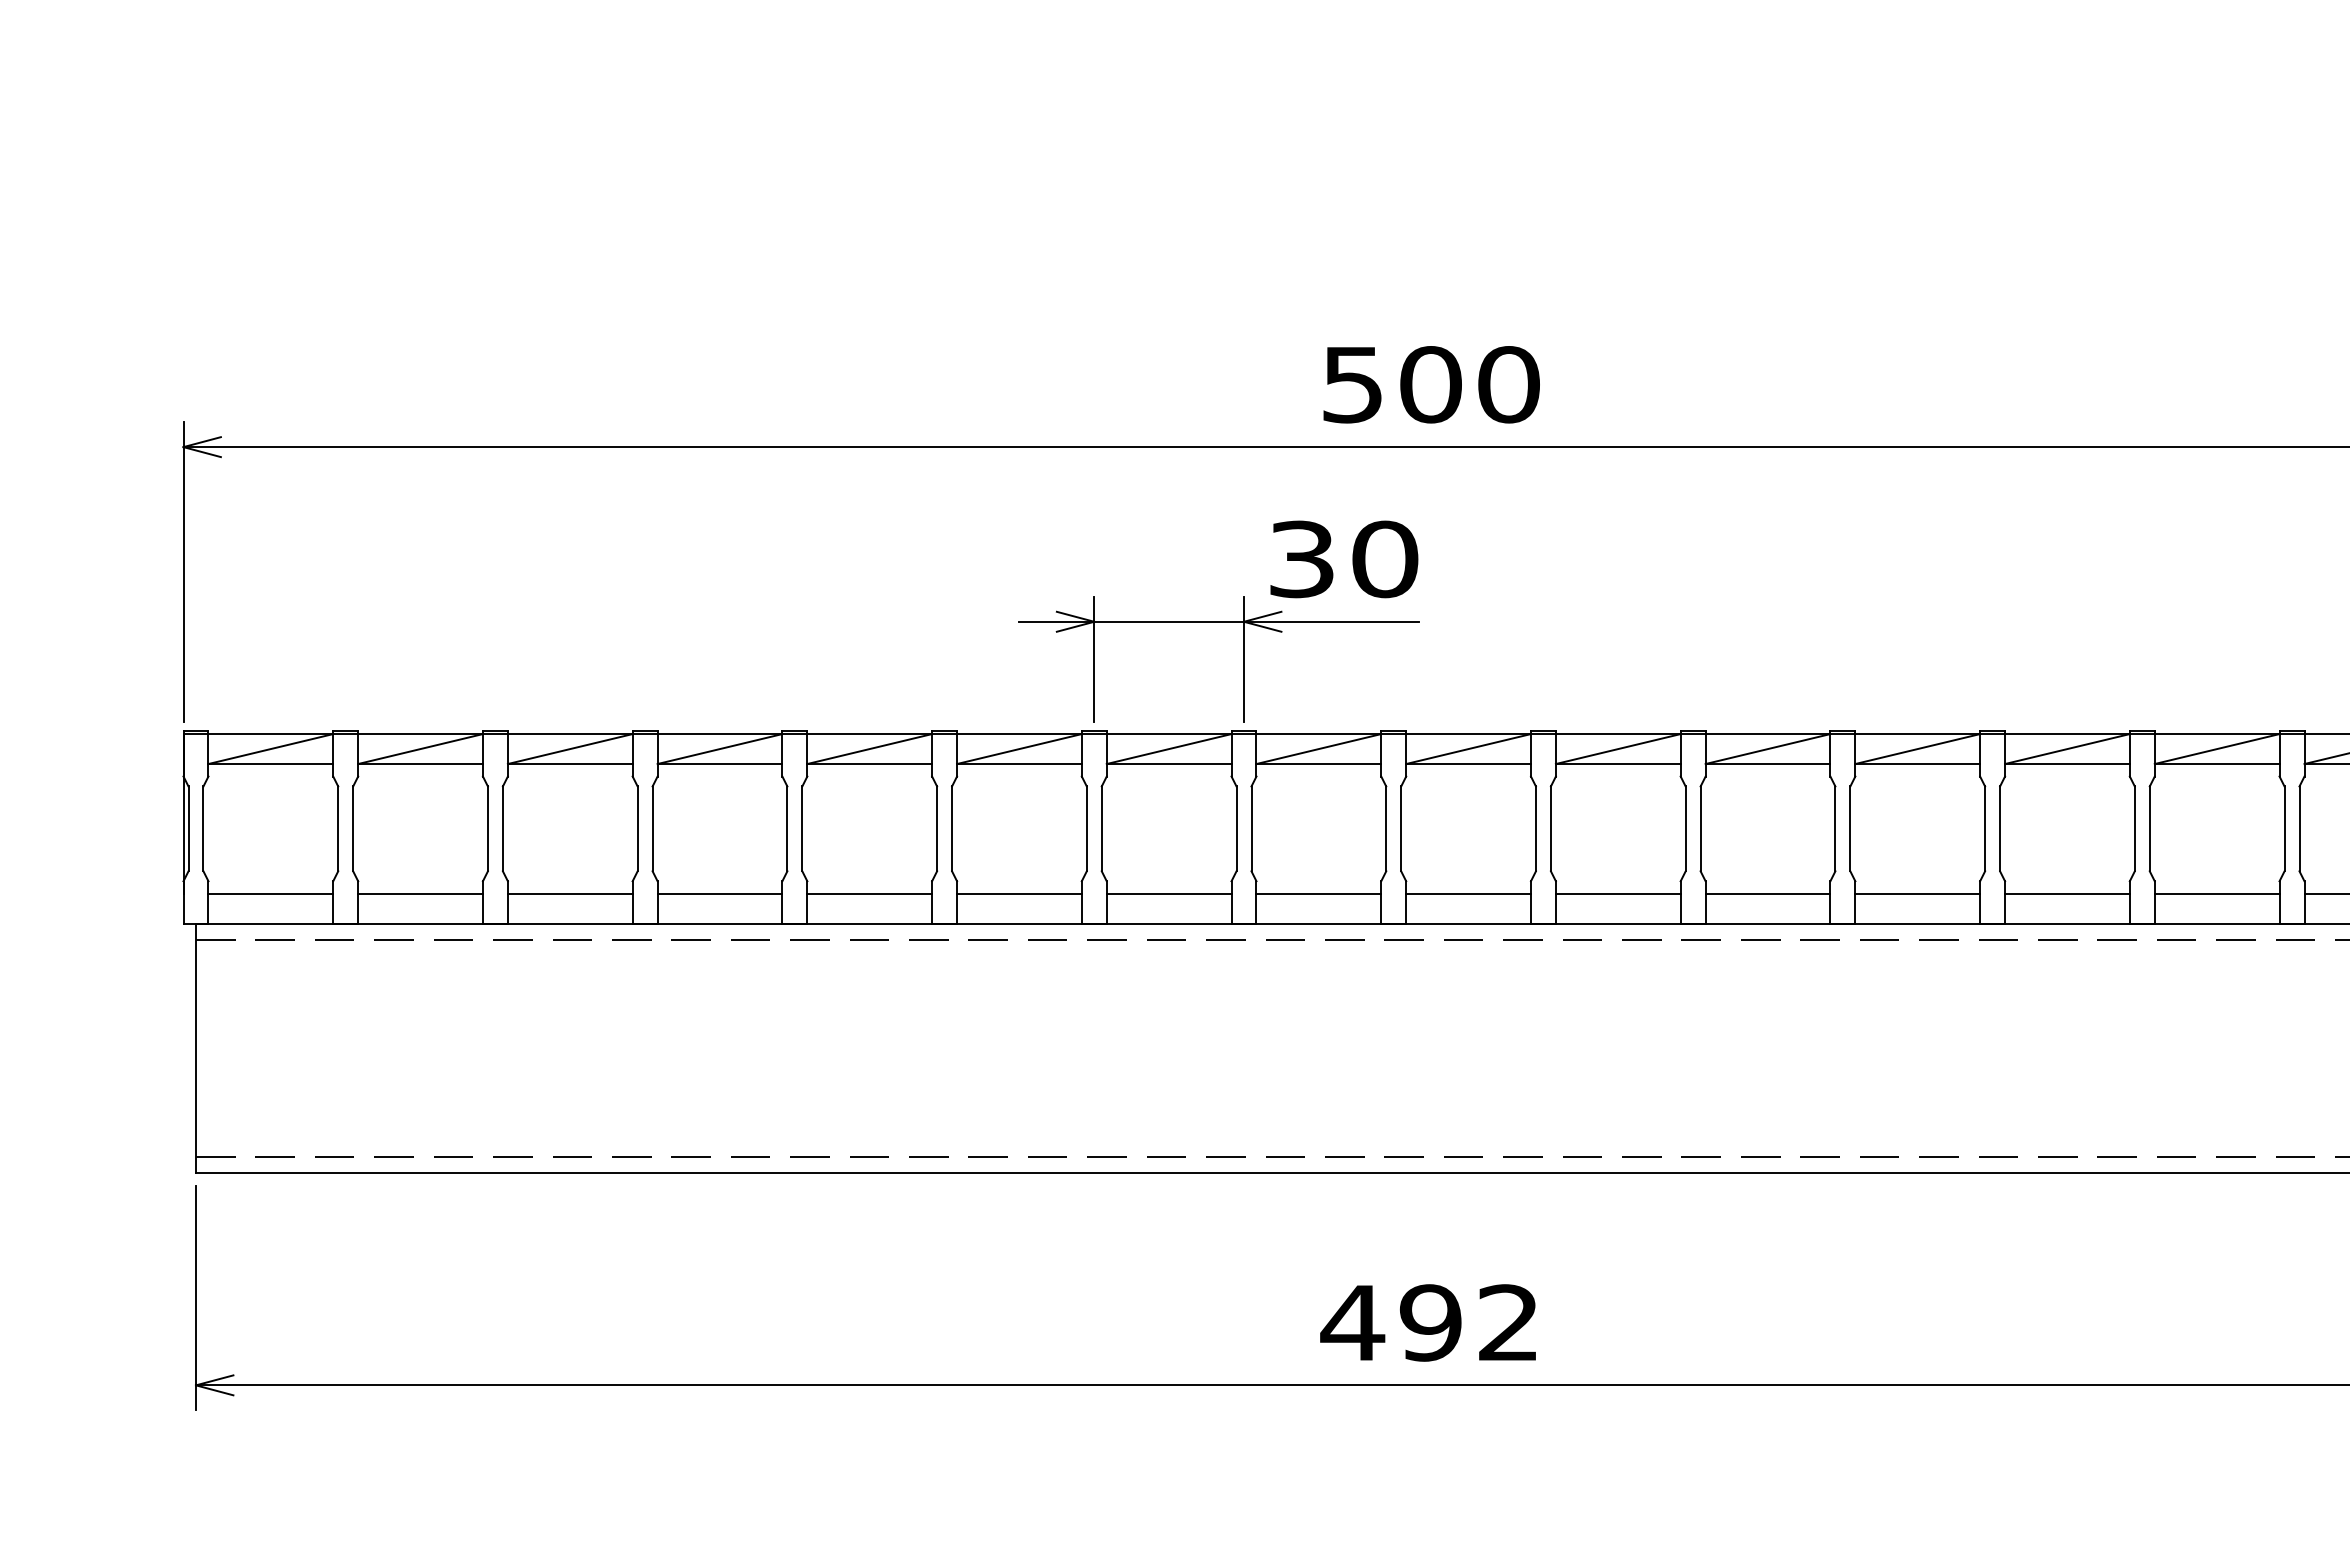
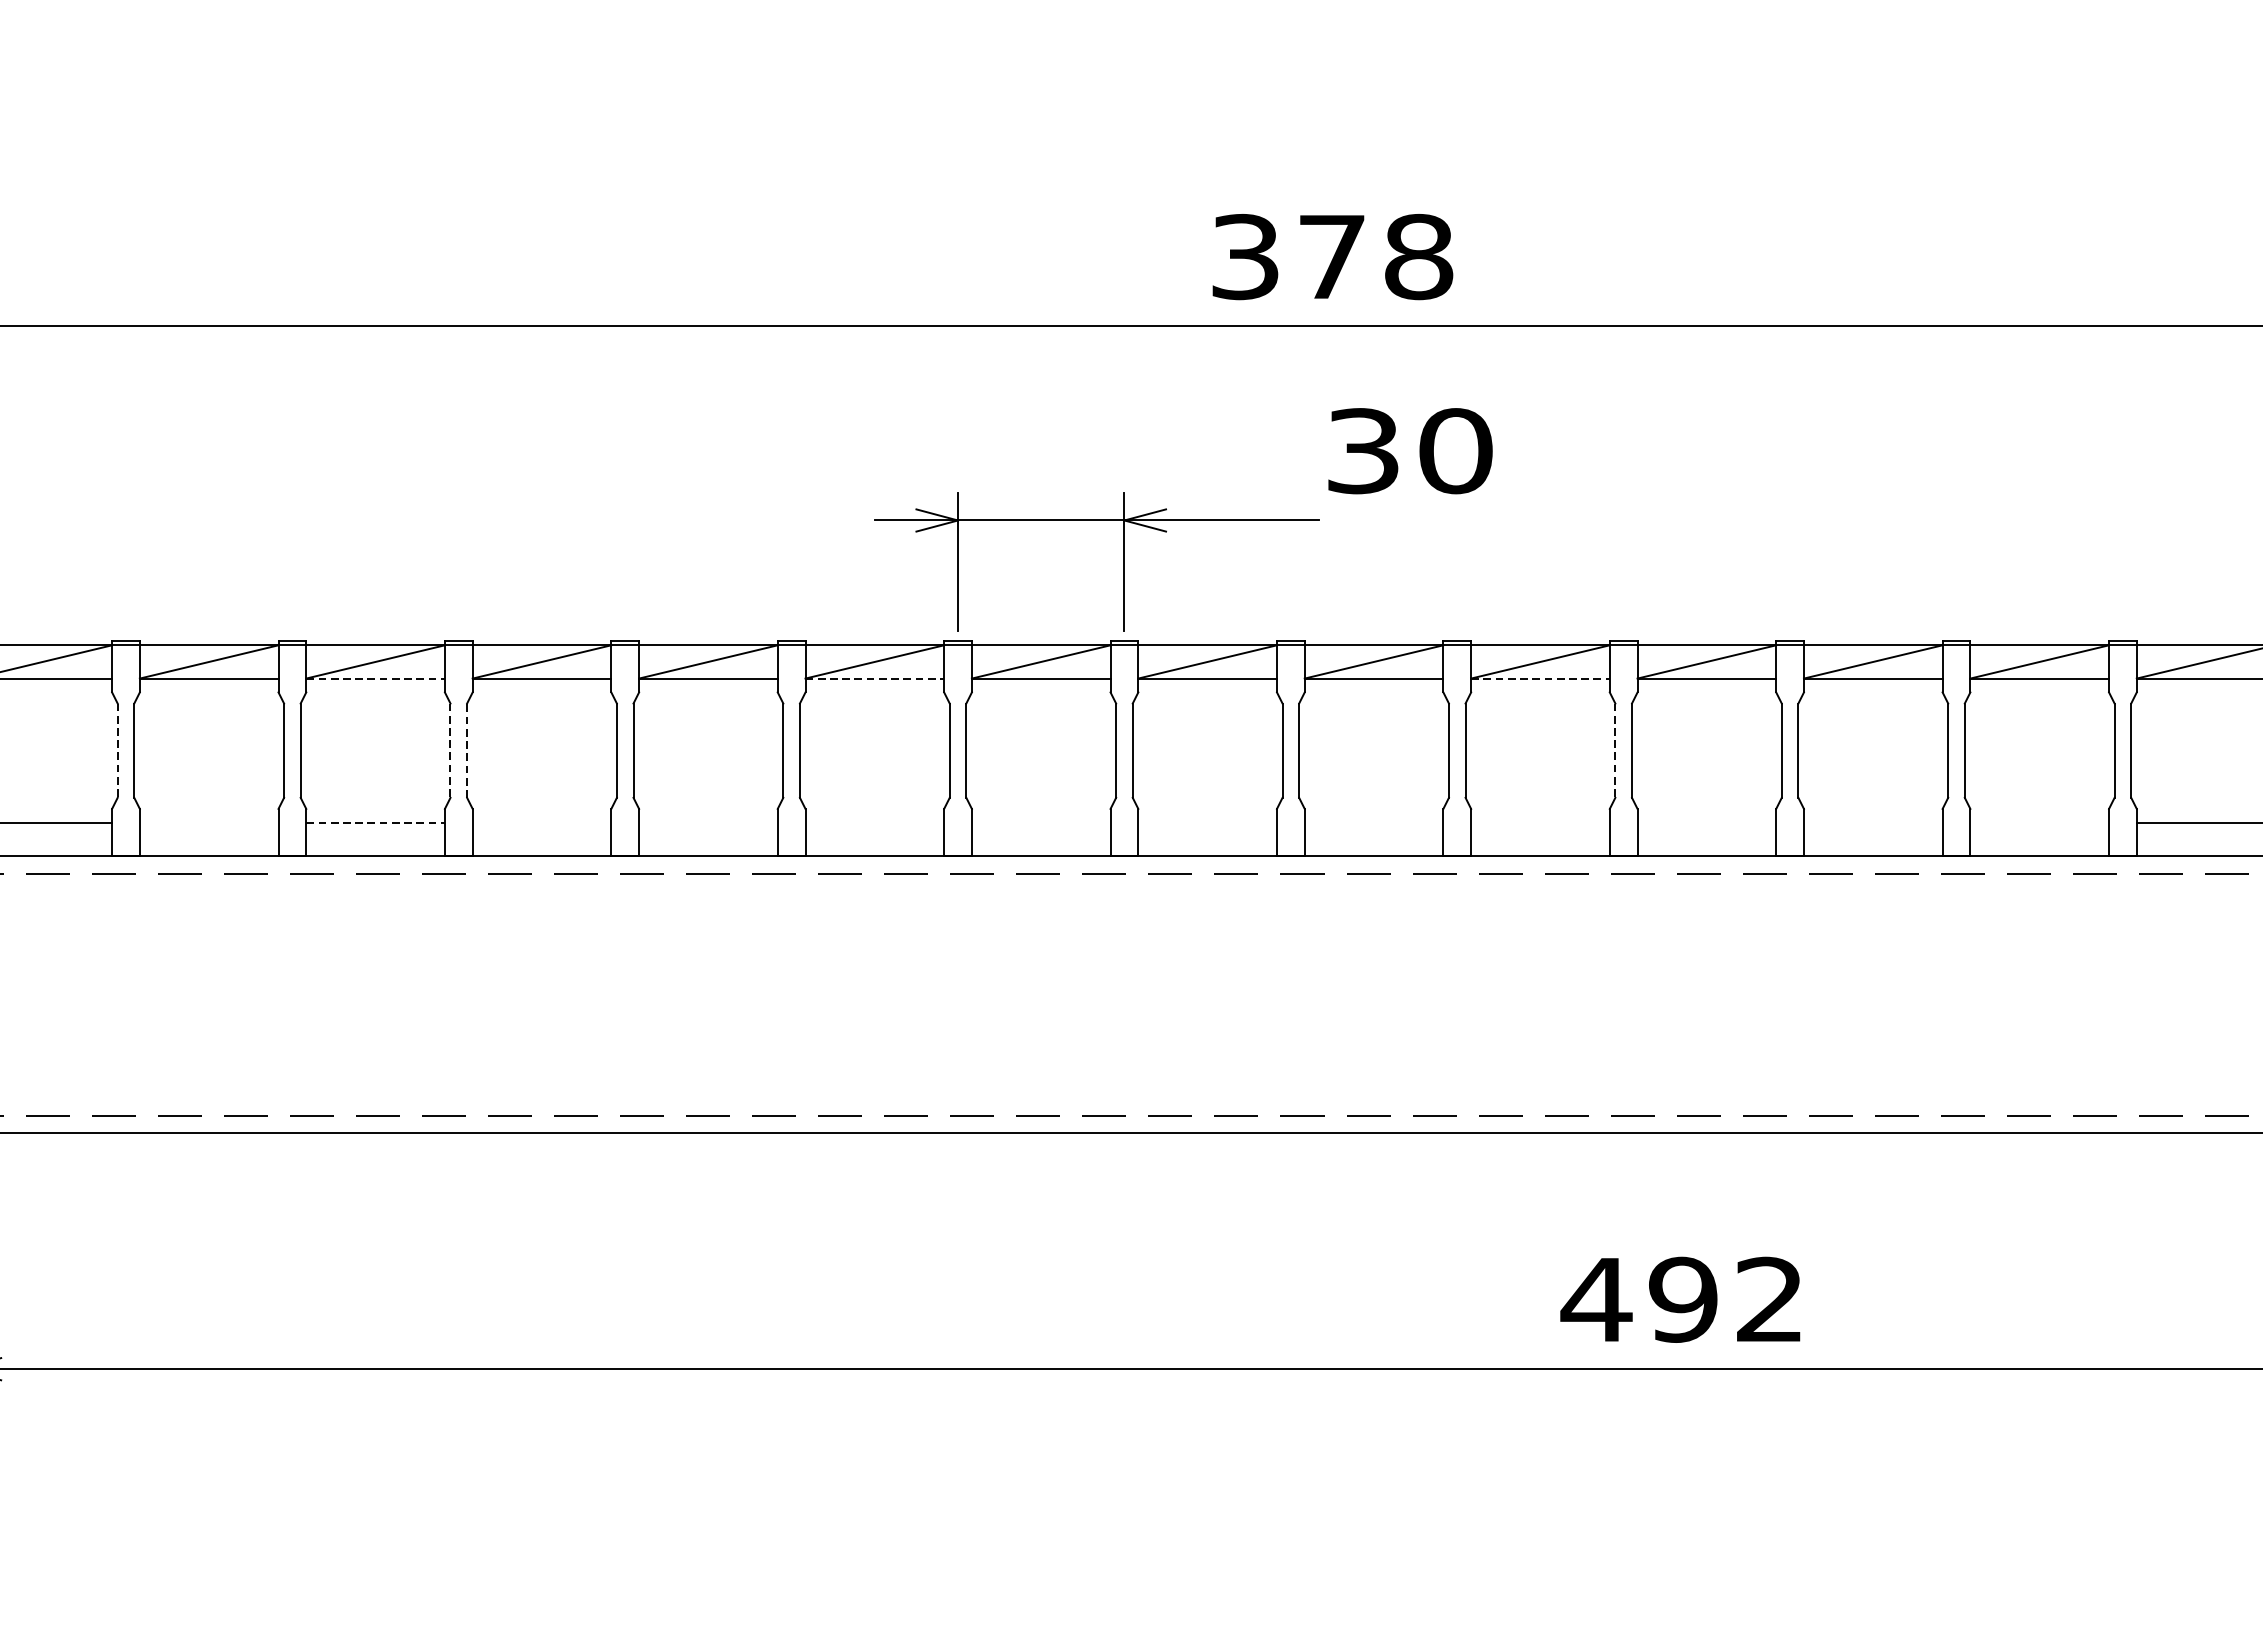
text: (1431, 384) -> (1332, 256), 500 -> 378
text: (1344, 559) -> (1410, 451), moved
line: (570, 764) -> (375, 679), solid -> dashed
line: (1019, 764) -> (874, 679), solid -> dashed
line: (1618, 764) -> (1540, 679), solid -> dashed
line: (652, 828) -> (466, 750), solid -> dashed
line: (338, 829) -> (117, 751), solid -> dashed
line: (637, 829) -> (450, 751), solid -> dashed
line: (1685, 829) -> (1615, 751), solid -> dashed
line: (420, 893) -> (209, 822), removed
line: (570, 893) -> (375, 822), solid -> dashed
line: (719, 893) -> (541, 822), removed
line: (869, 893) -> (708, 822), removed
line: (1019, 893) -> (874, 822), removed
line: (1168, 893) -> (1040, 822), removed
line: (1318, 893) -> (1207, 822), removed
line: (1468, 893) -> (1373, 822), removed
line: (1617, 893) -> (1539, 822), removed
line: (1767, 893) -> (1706, 822), removed
line: (1917, 893) -> (1873, 822), removed
line: (2067, 893) -> (2039, 822), removed
text: (1427, 1322) -> (1679, 1299), moved

